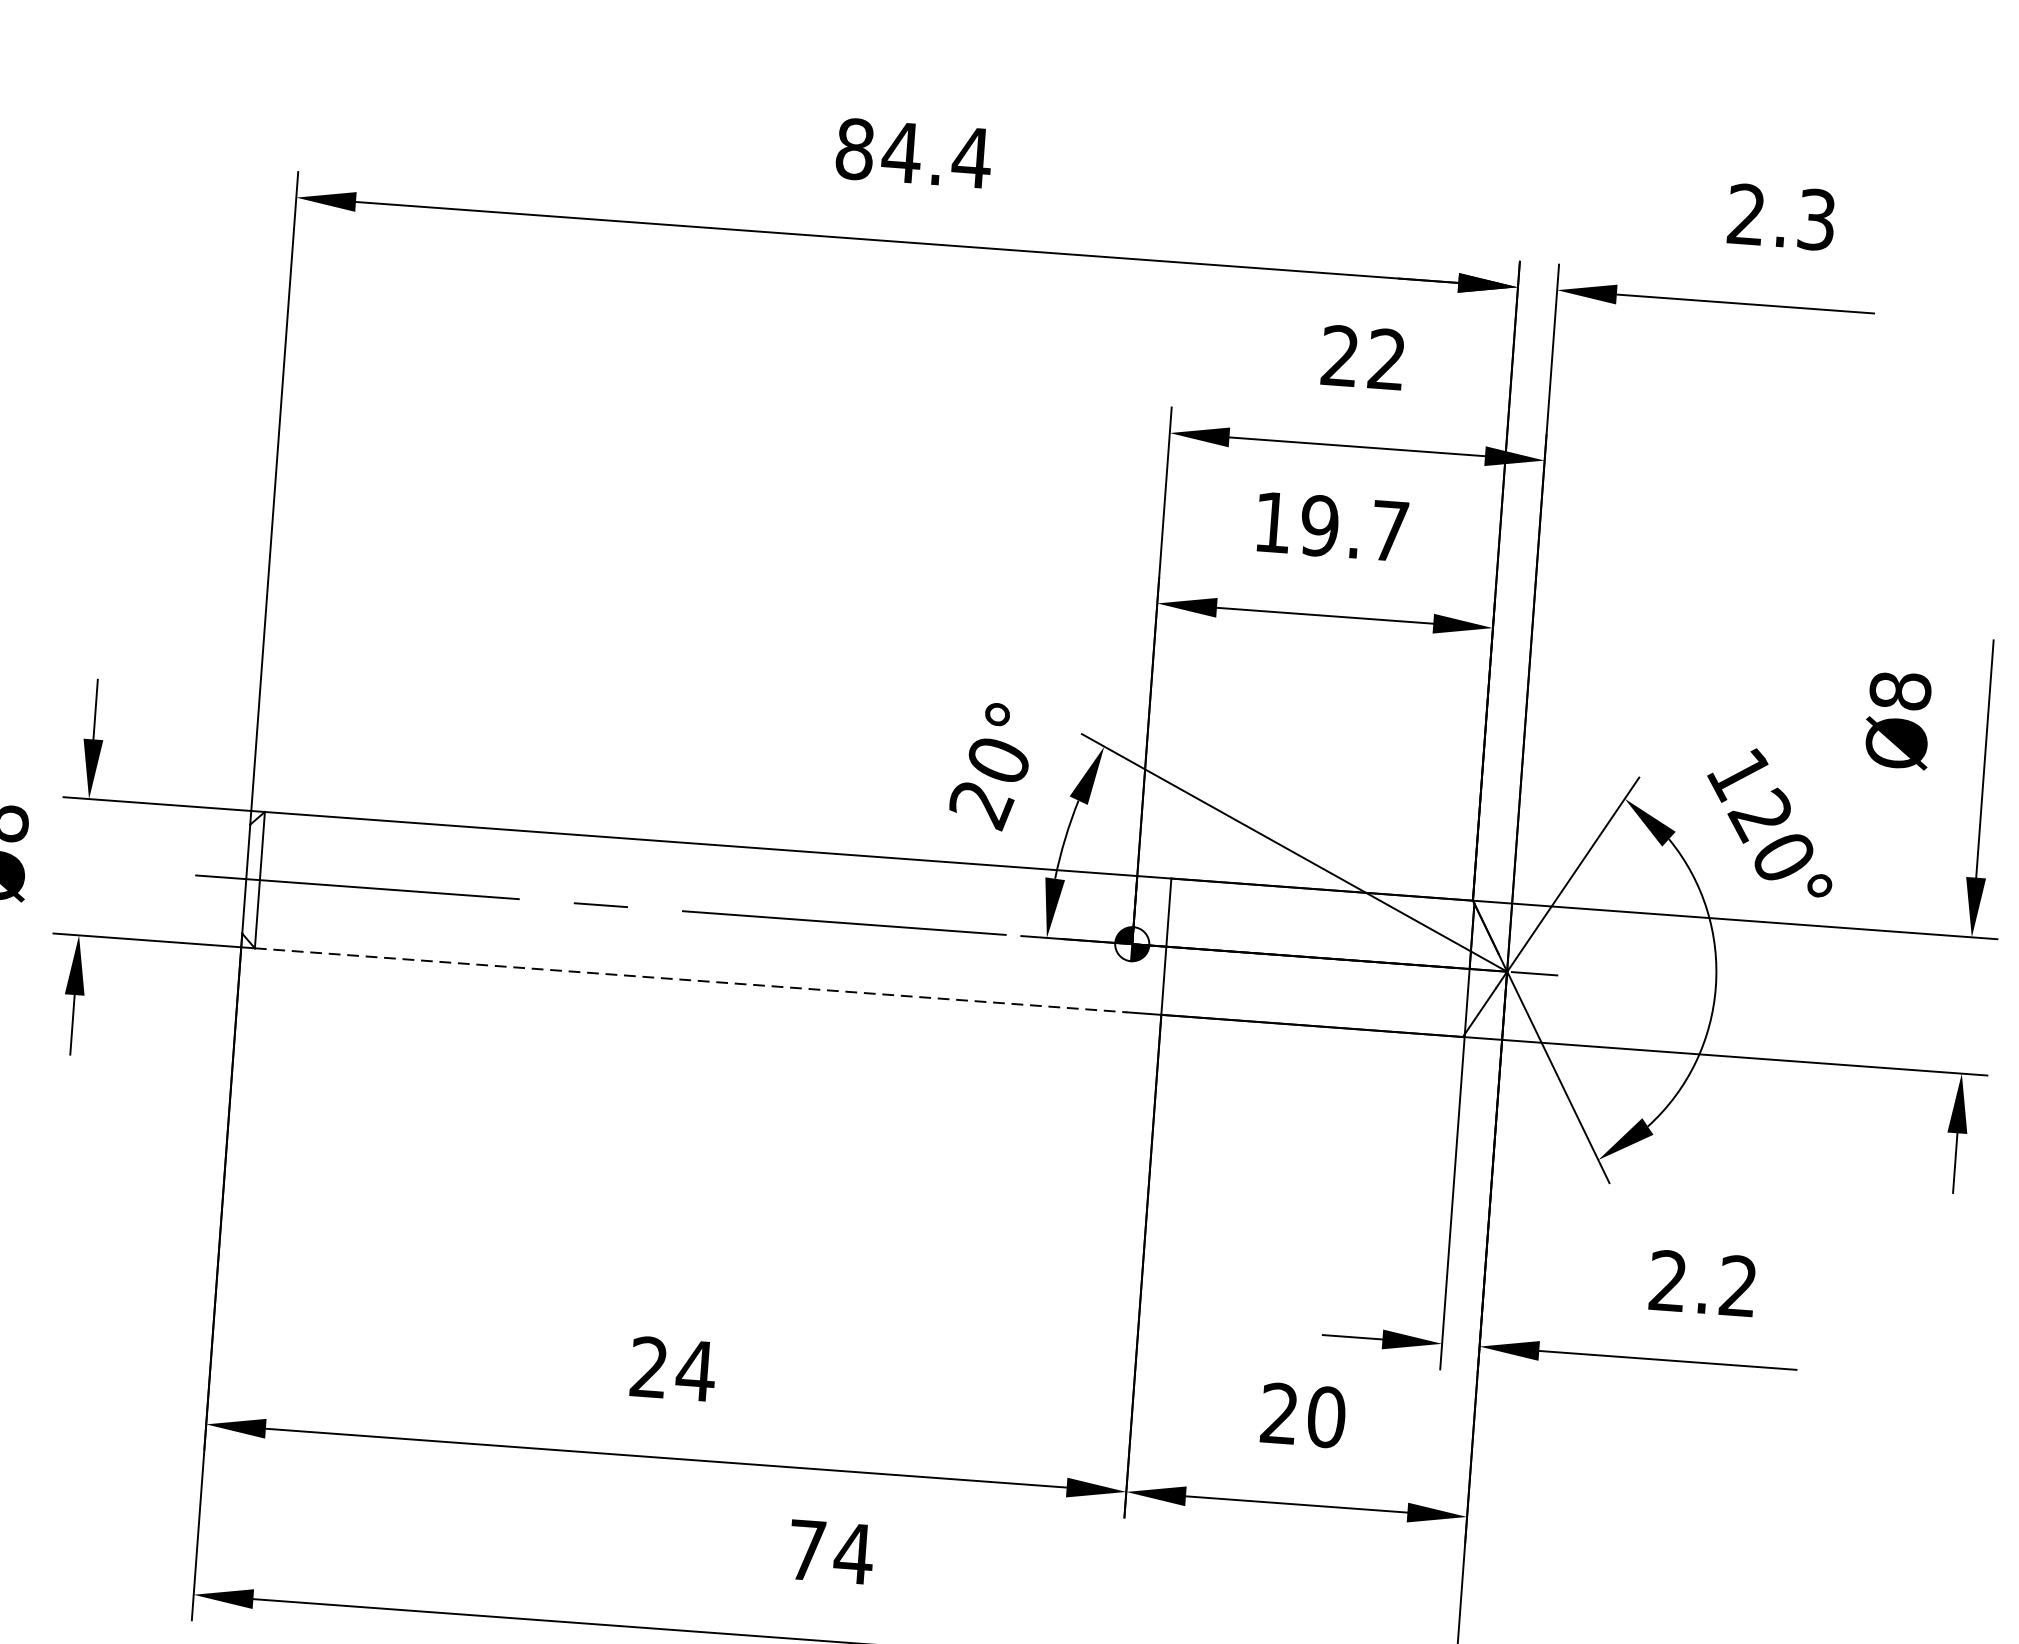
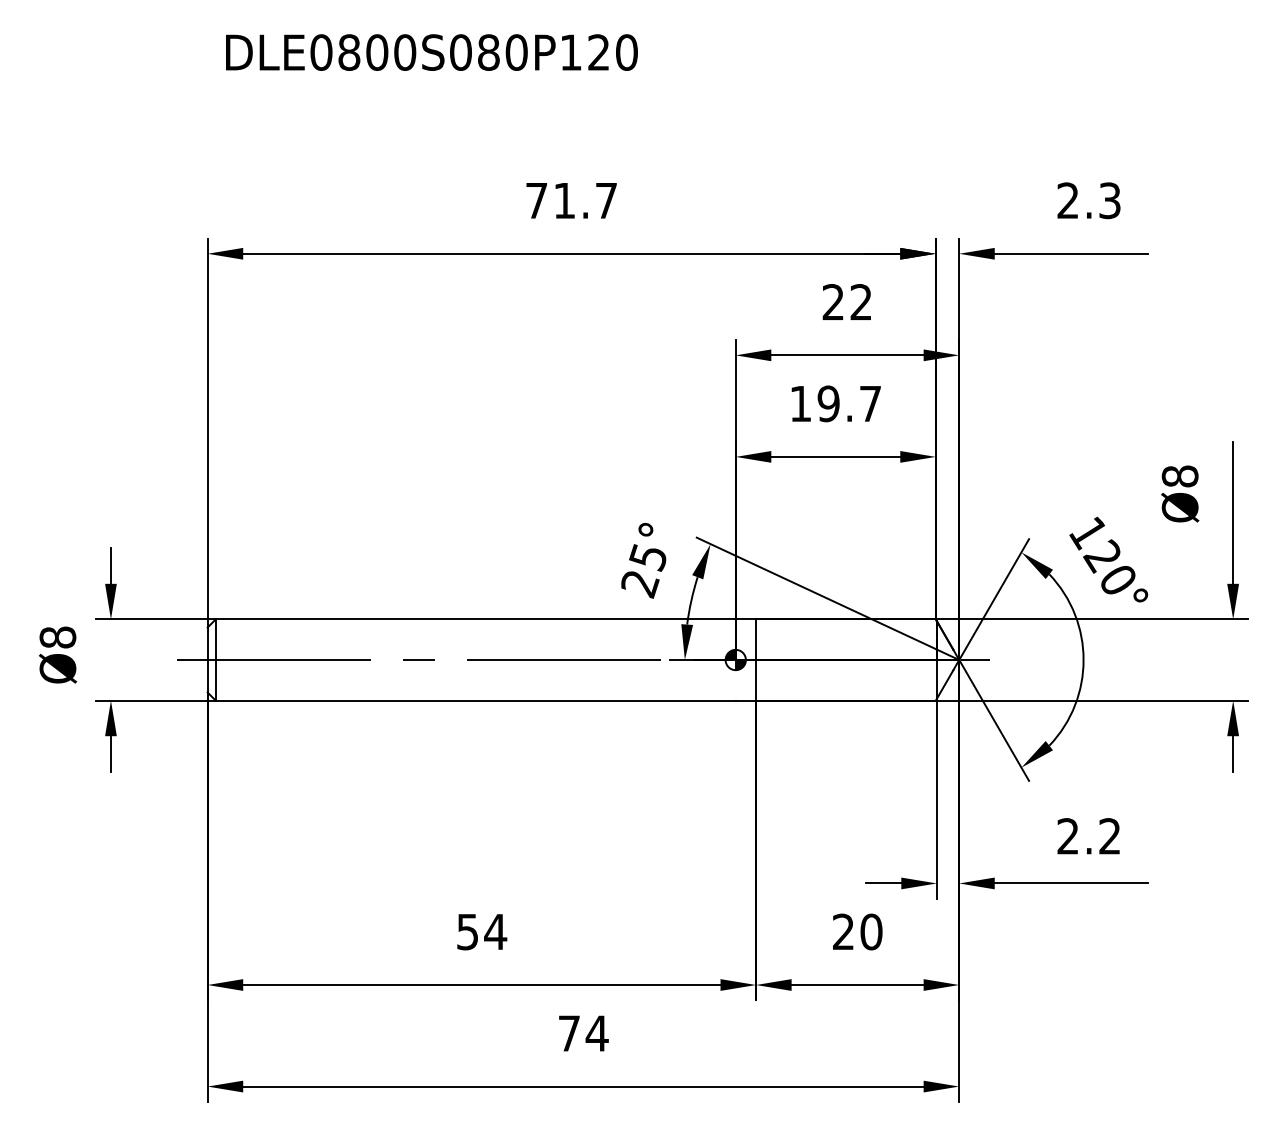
text: (914, 153) -> (572, 200), 84.4 -> 71.7
text: (996, 761) -> (647, 557), 20° -> 25°
line: (690, 980) -> (475, 700), dashed -> solid
text: (648, 1366) -> (467, 931), 24 -> 54

